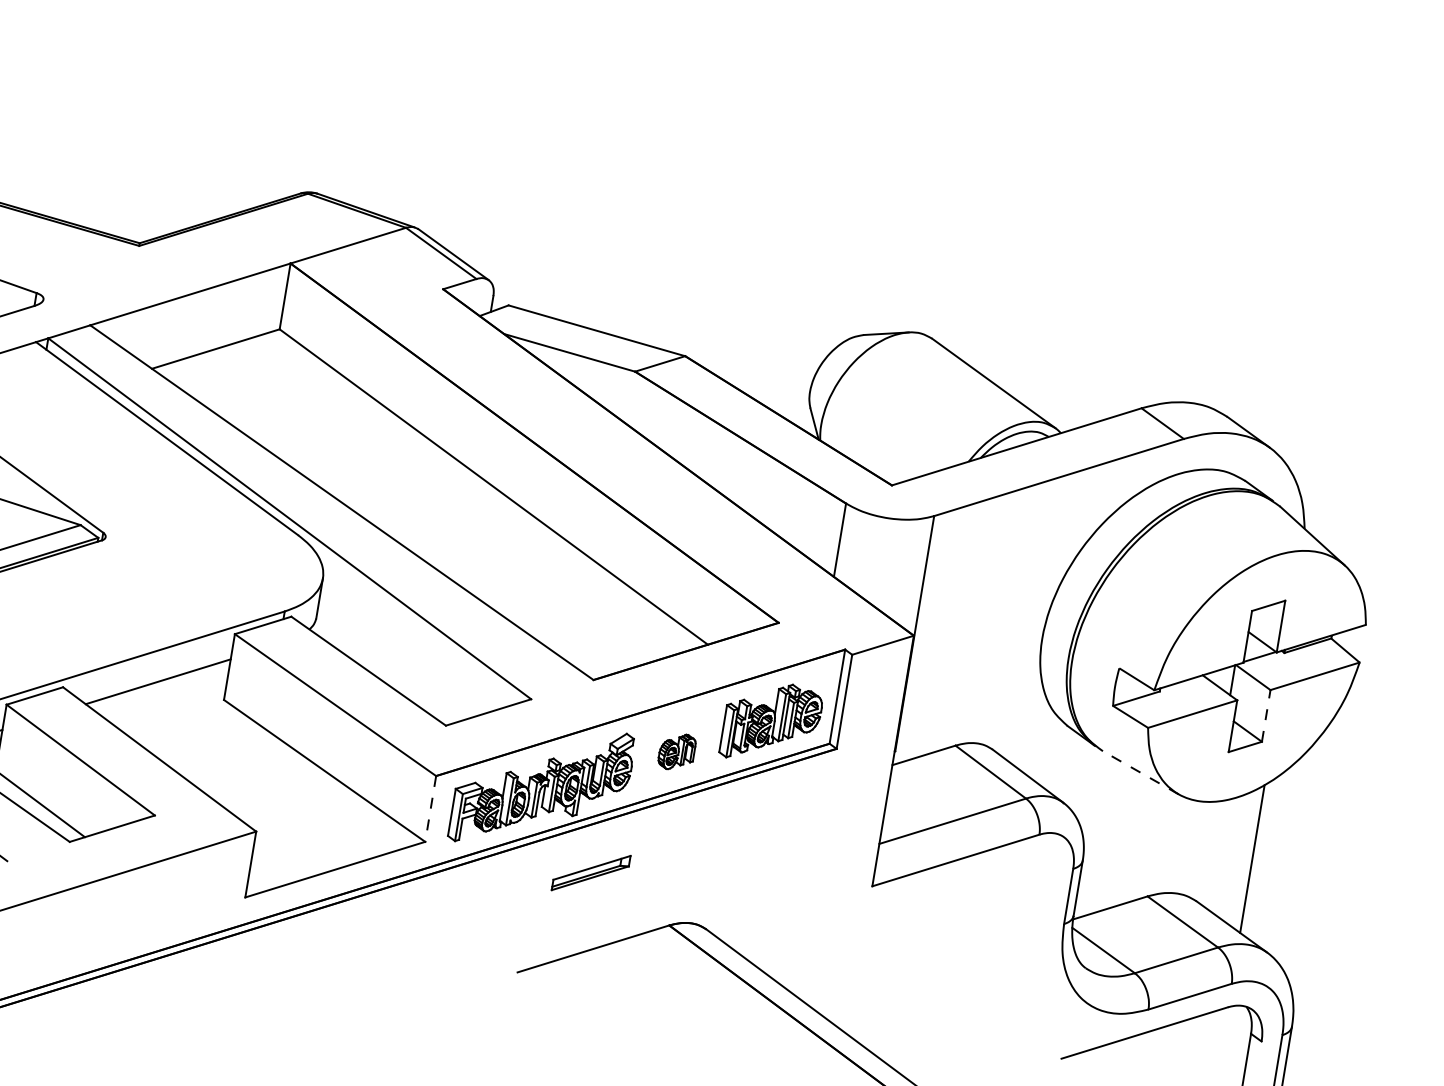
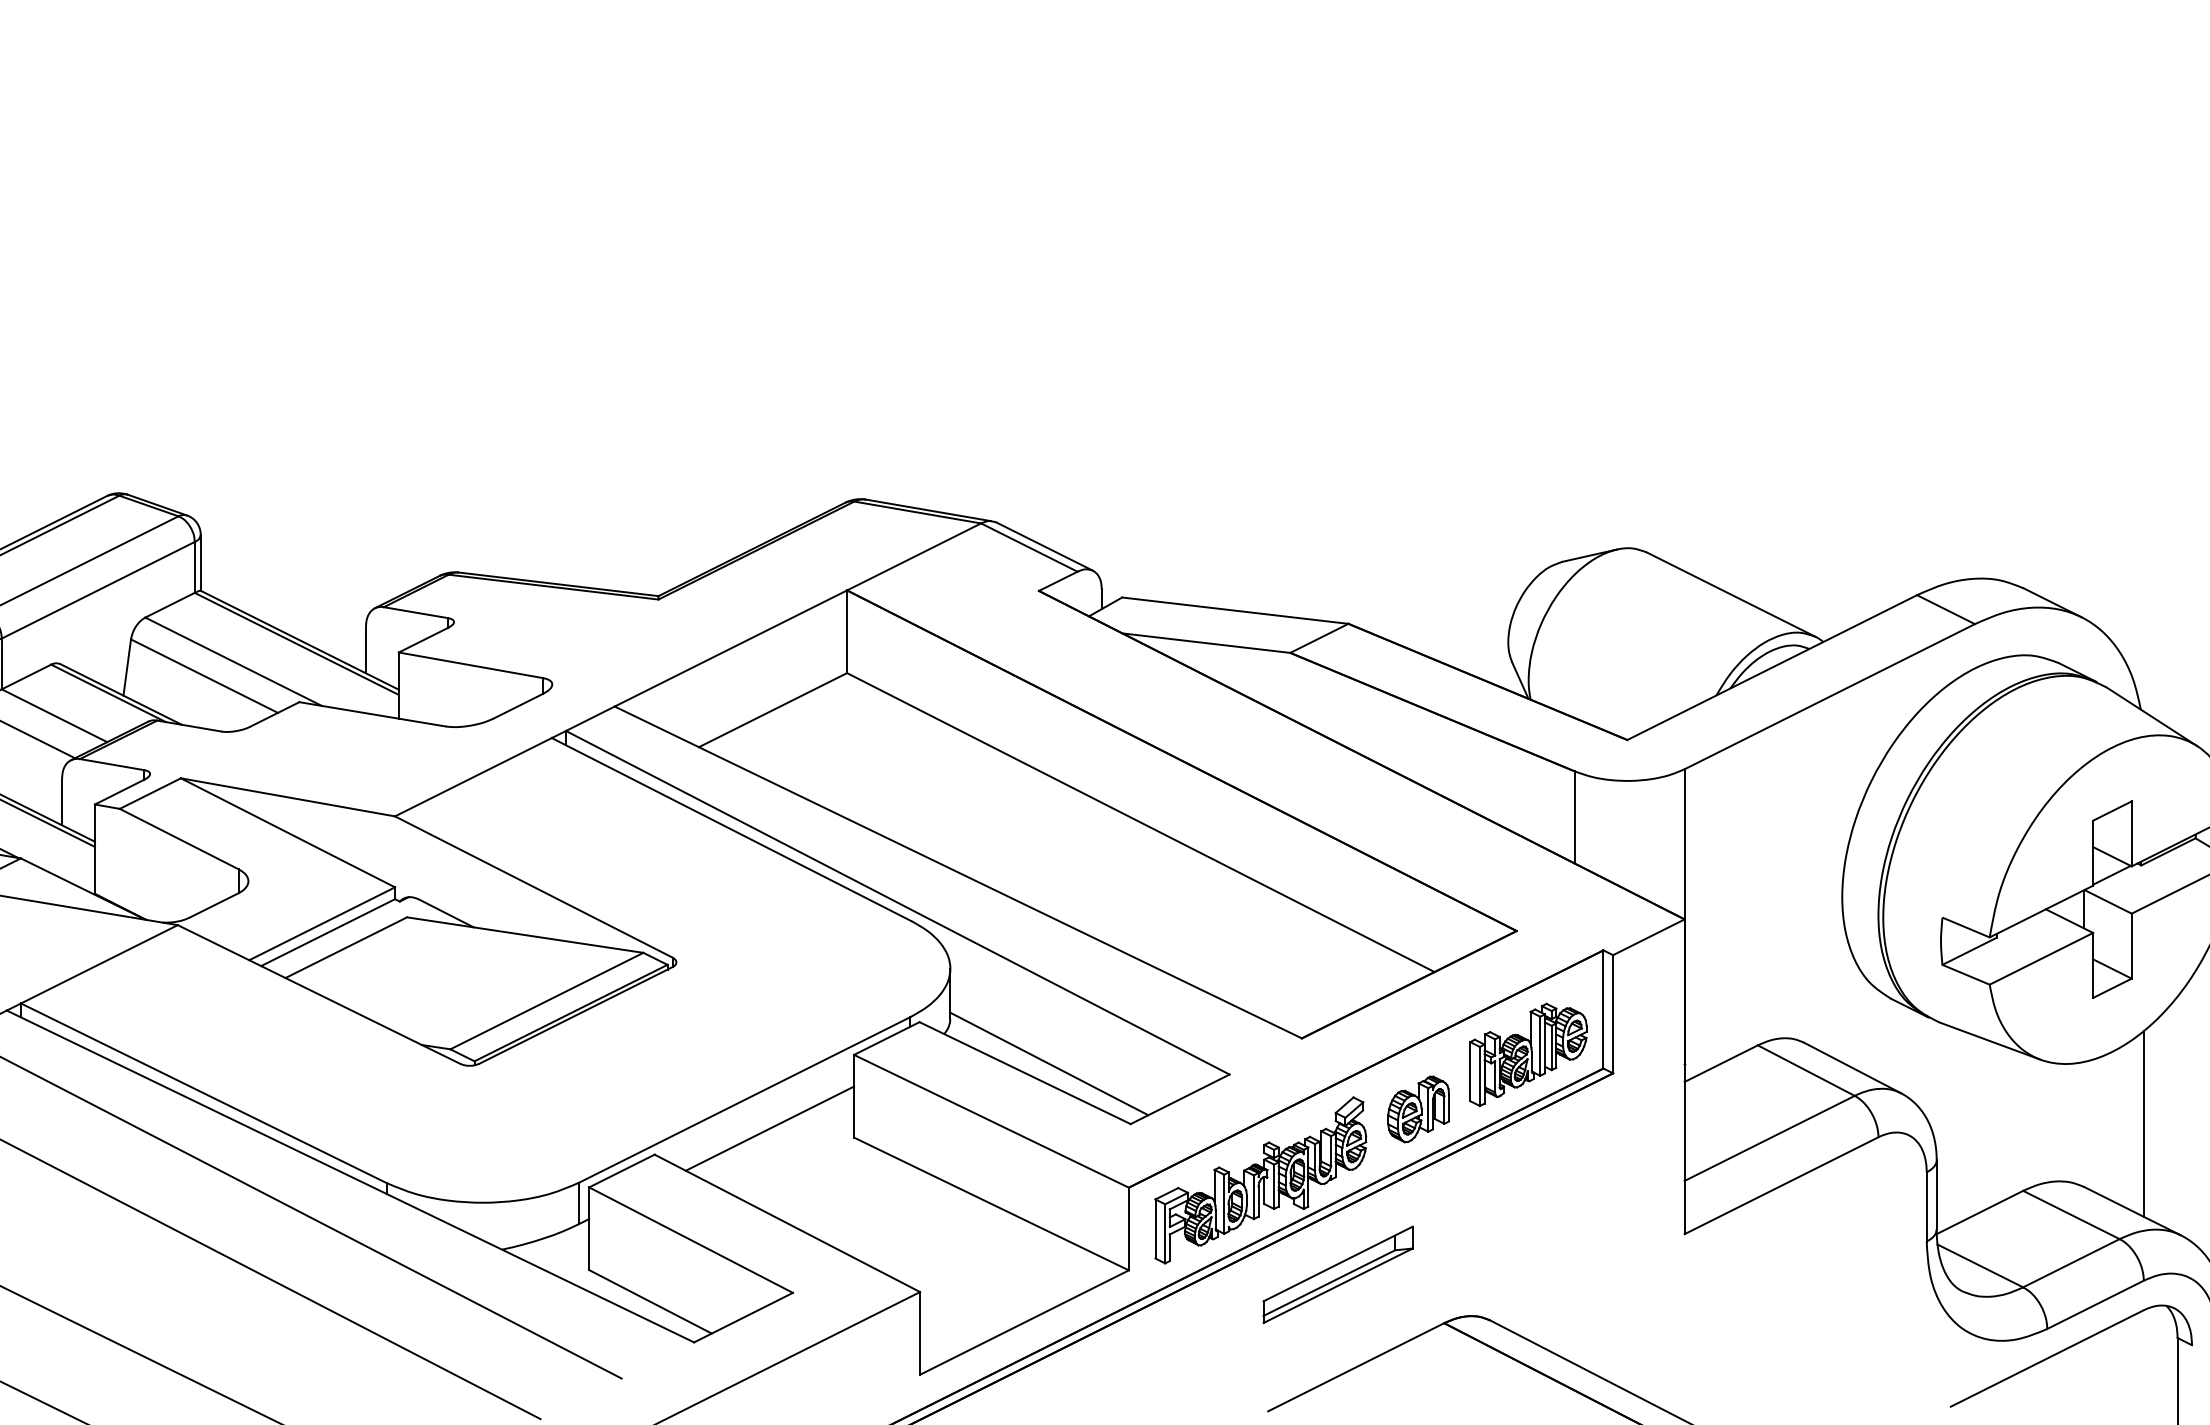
line: (389, 666) -> (1049, 1063), added
line: (1266, 715) -> (2131, 945), dashed -> solid
part: (676, 751) -> (1418, 1109), size x1.43
line: (1140, 772) -> (1989, 1040), dashed -> solid
line: (430, 809) -> (1128, 1229), dashed -> solid
part: (590, 872) -> (1337, 1274), size x1.67

